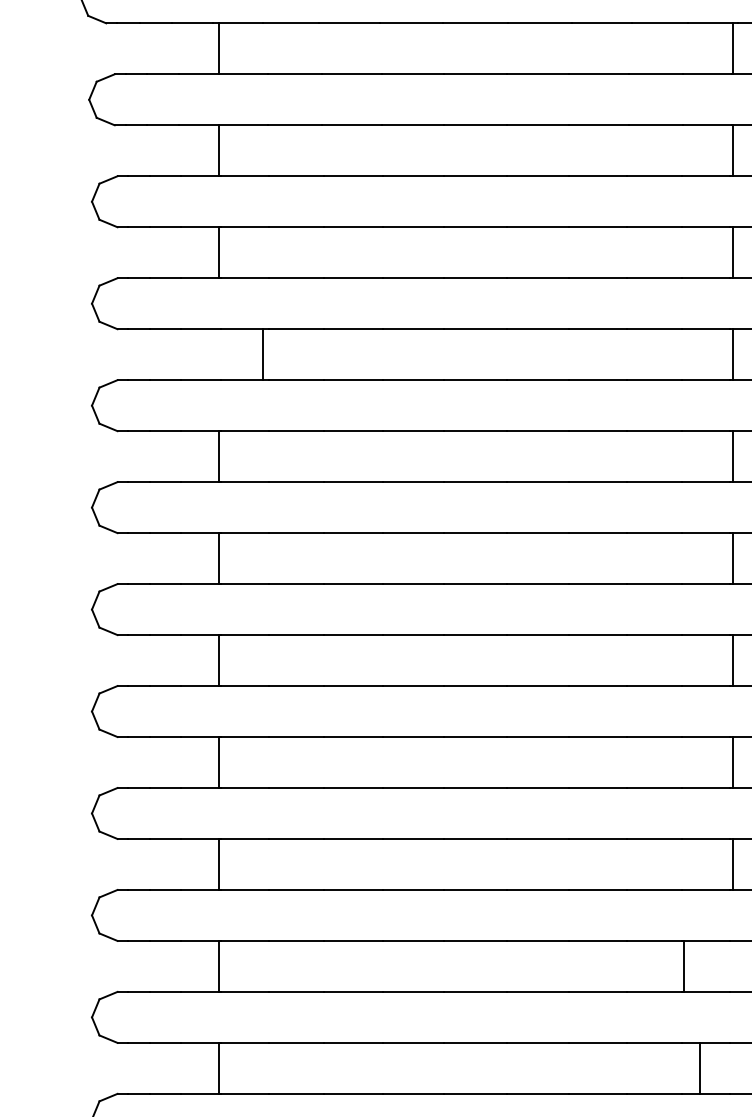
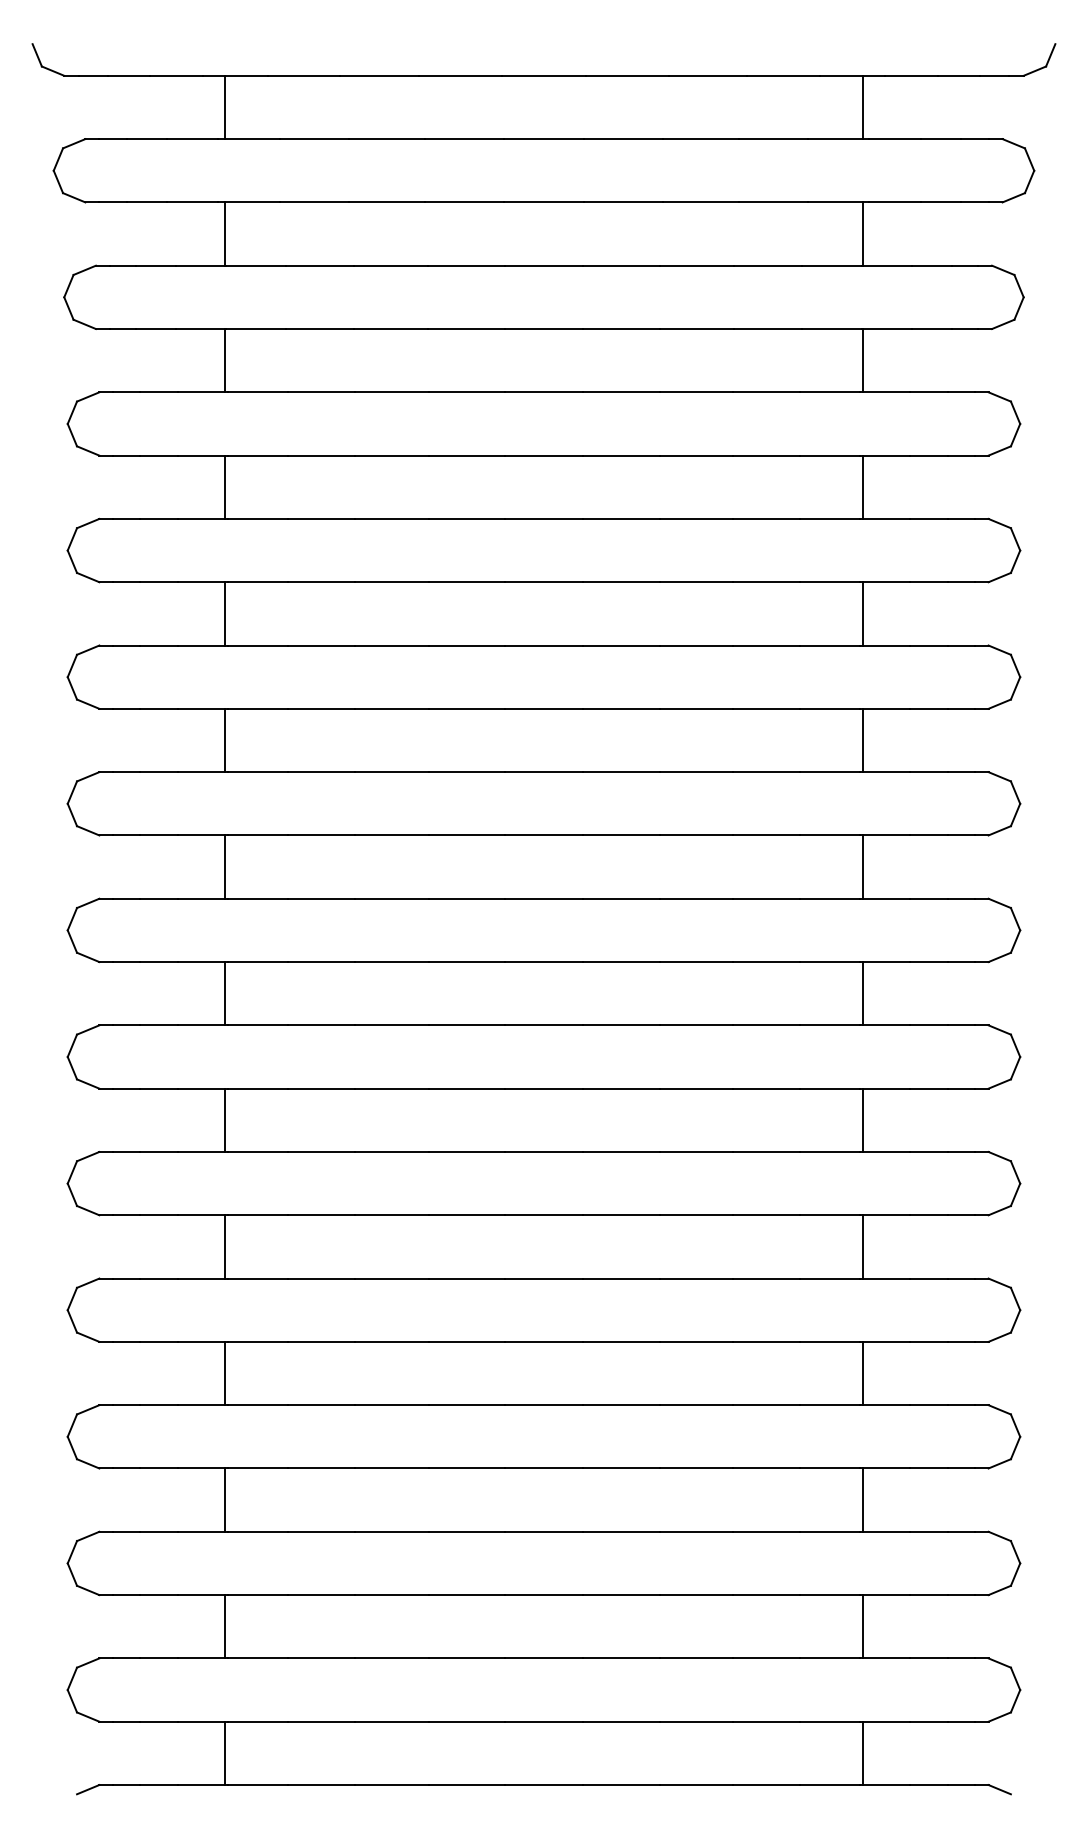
line: (262, 354) -> (224, 613), moved
line: (684, 966) -> (863, 1373), moved
line: (699, 1067) -> (863, 1499), moved

